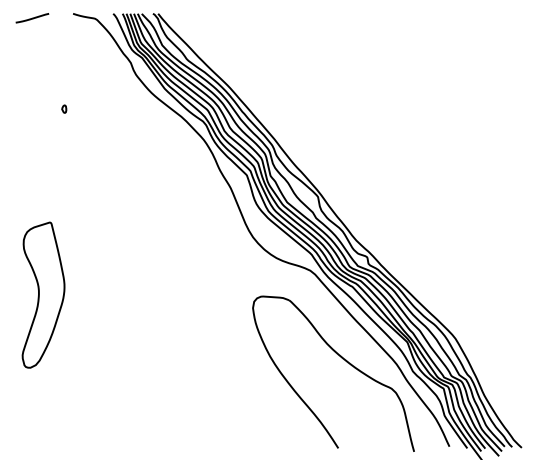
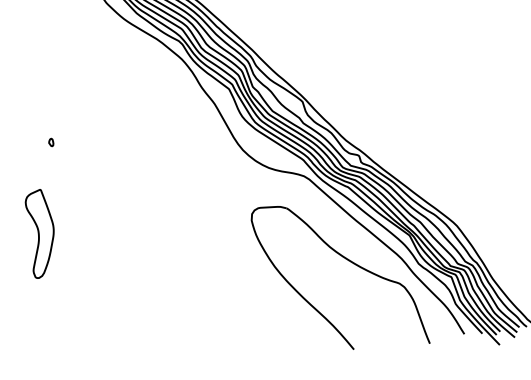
part: (64, 108) -> (51, 141), moved
part: (43, 294) -> (41, 233), size x0.6

